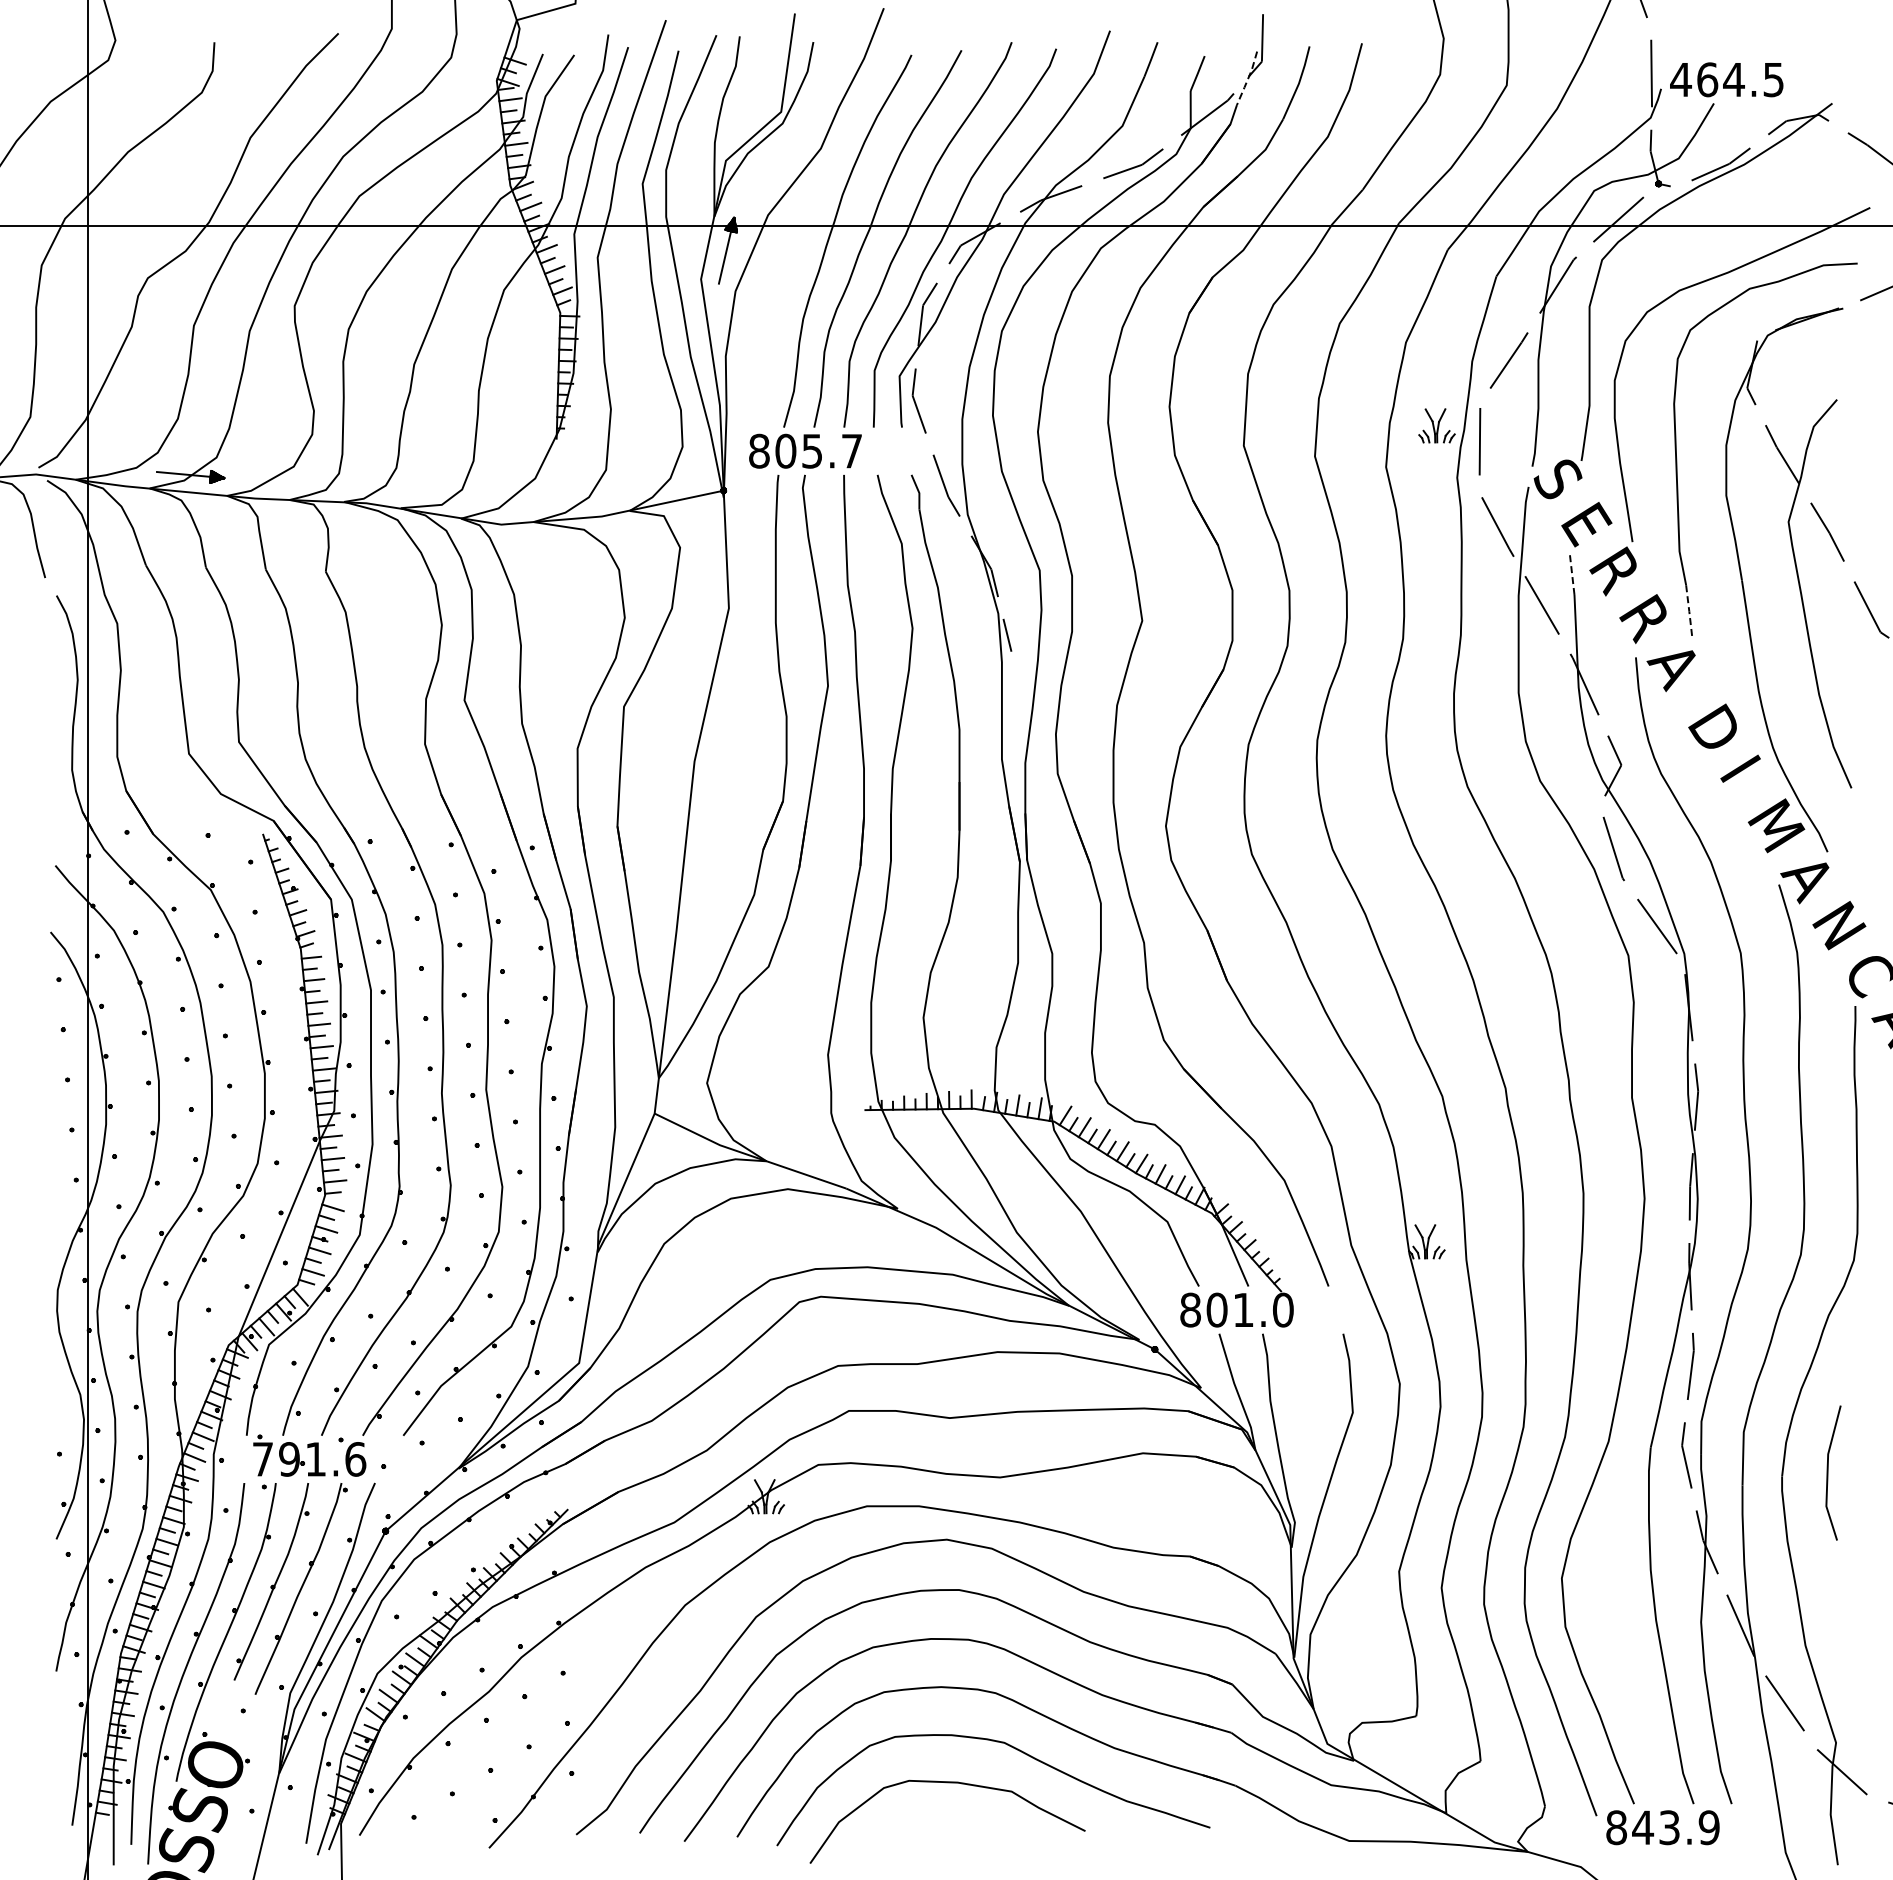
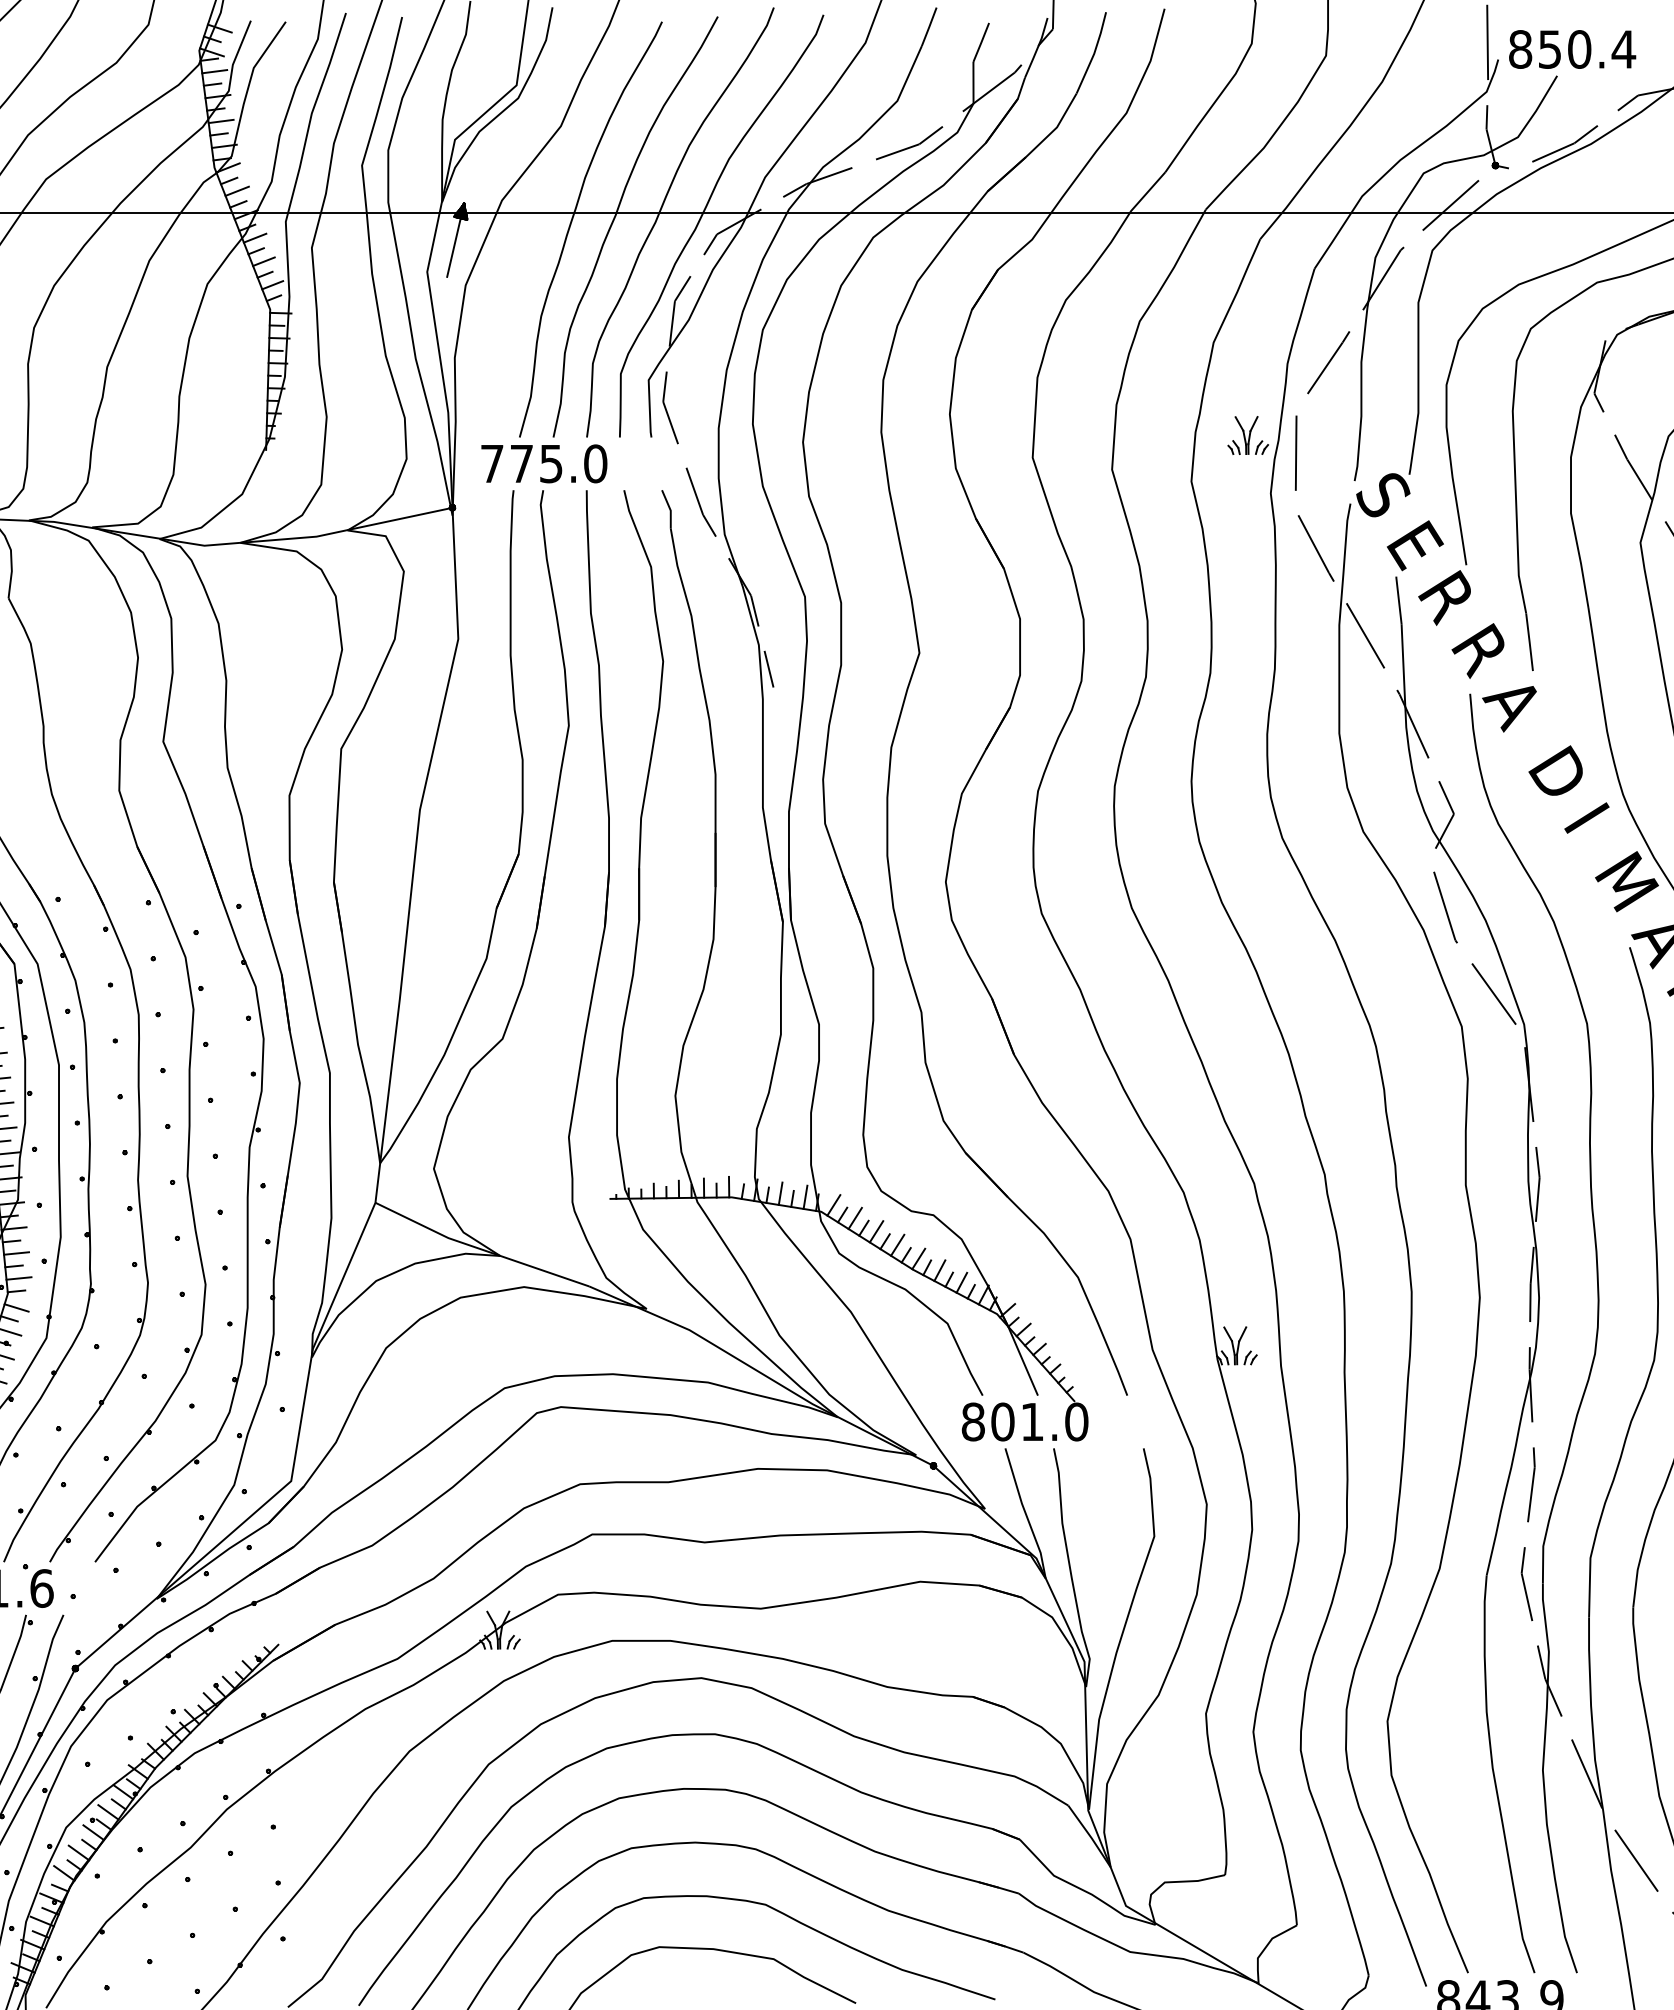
line: (1248, 78) -> (1037, 48), dashed -> solid
text: (1727, 79) -> (1572, 49), 464.5 -> 850.4
text: (805, 450) -> (543, 463), 805.7 -> 775.0
line: (1572, 573) -> (1399, 600), dashed -> solid
line: (1689, 611) -> (1529, 642), dashed -> solid

